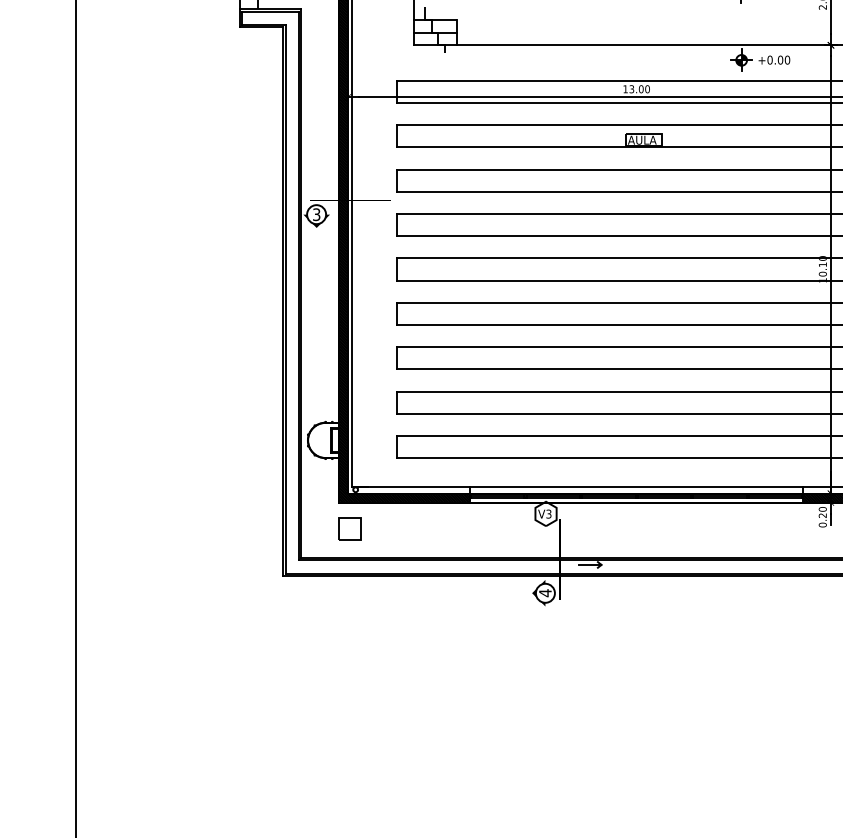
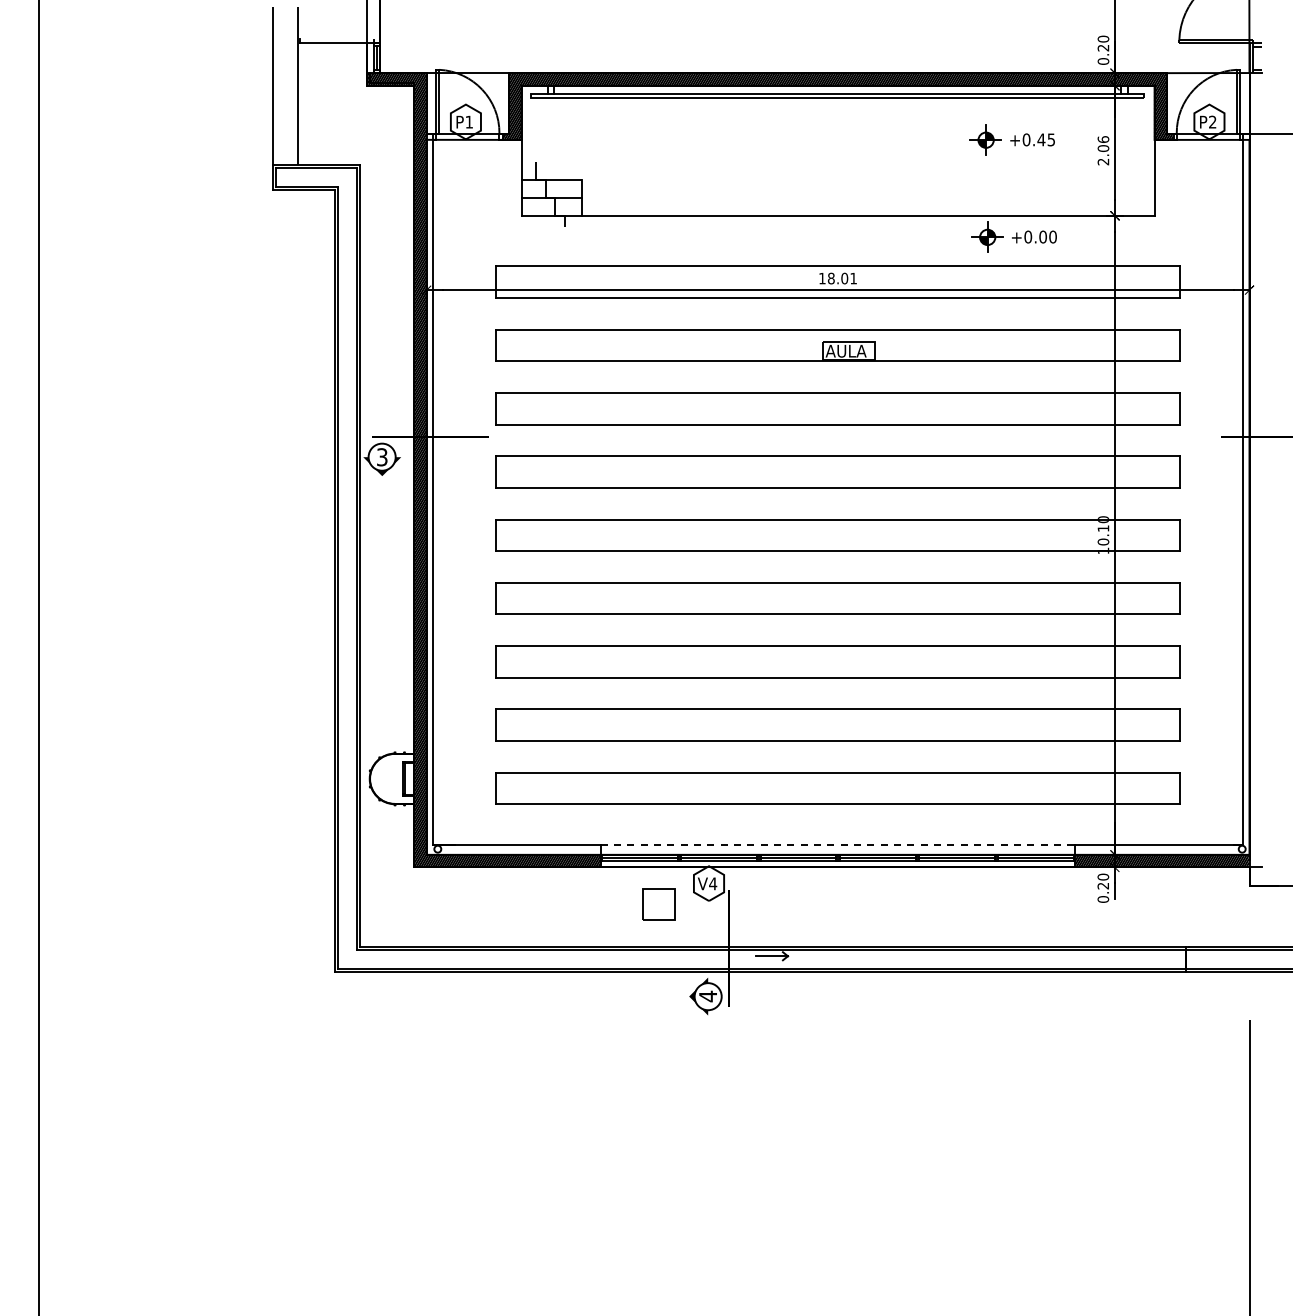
text: (639, 89) -> (842, 278), 13.00 -> 18.01
line: (636, 487) -> (838, 845), solid -> dashed
text: (549, 513) -> (713, 883), V3 -> V4
part: (349, 528) -> (658, 904), moved

